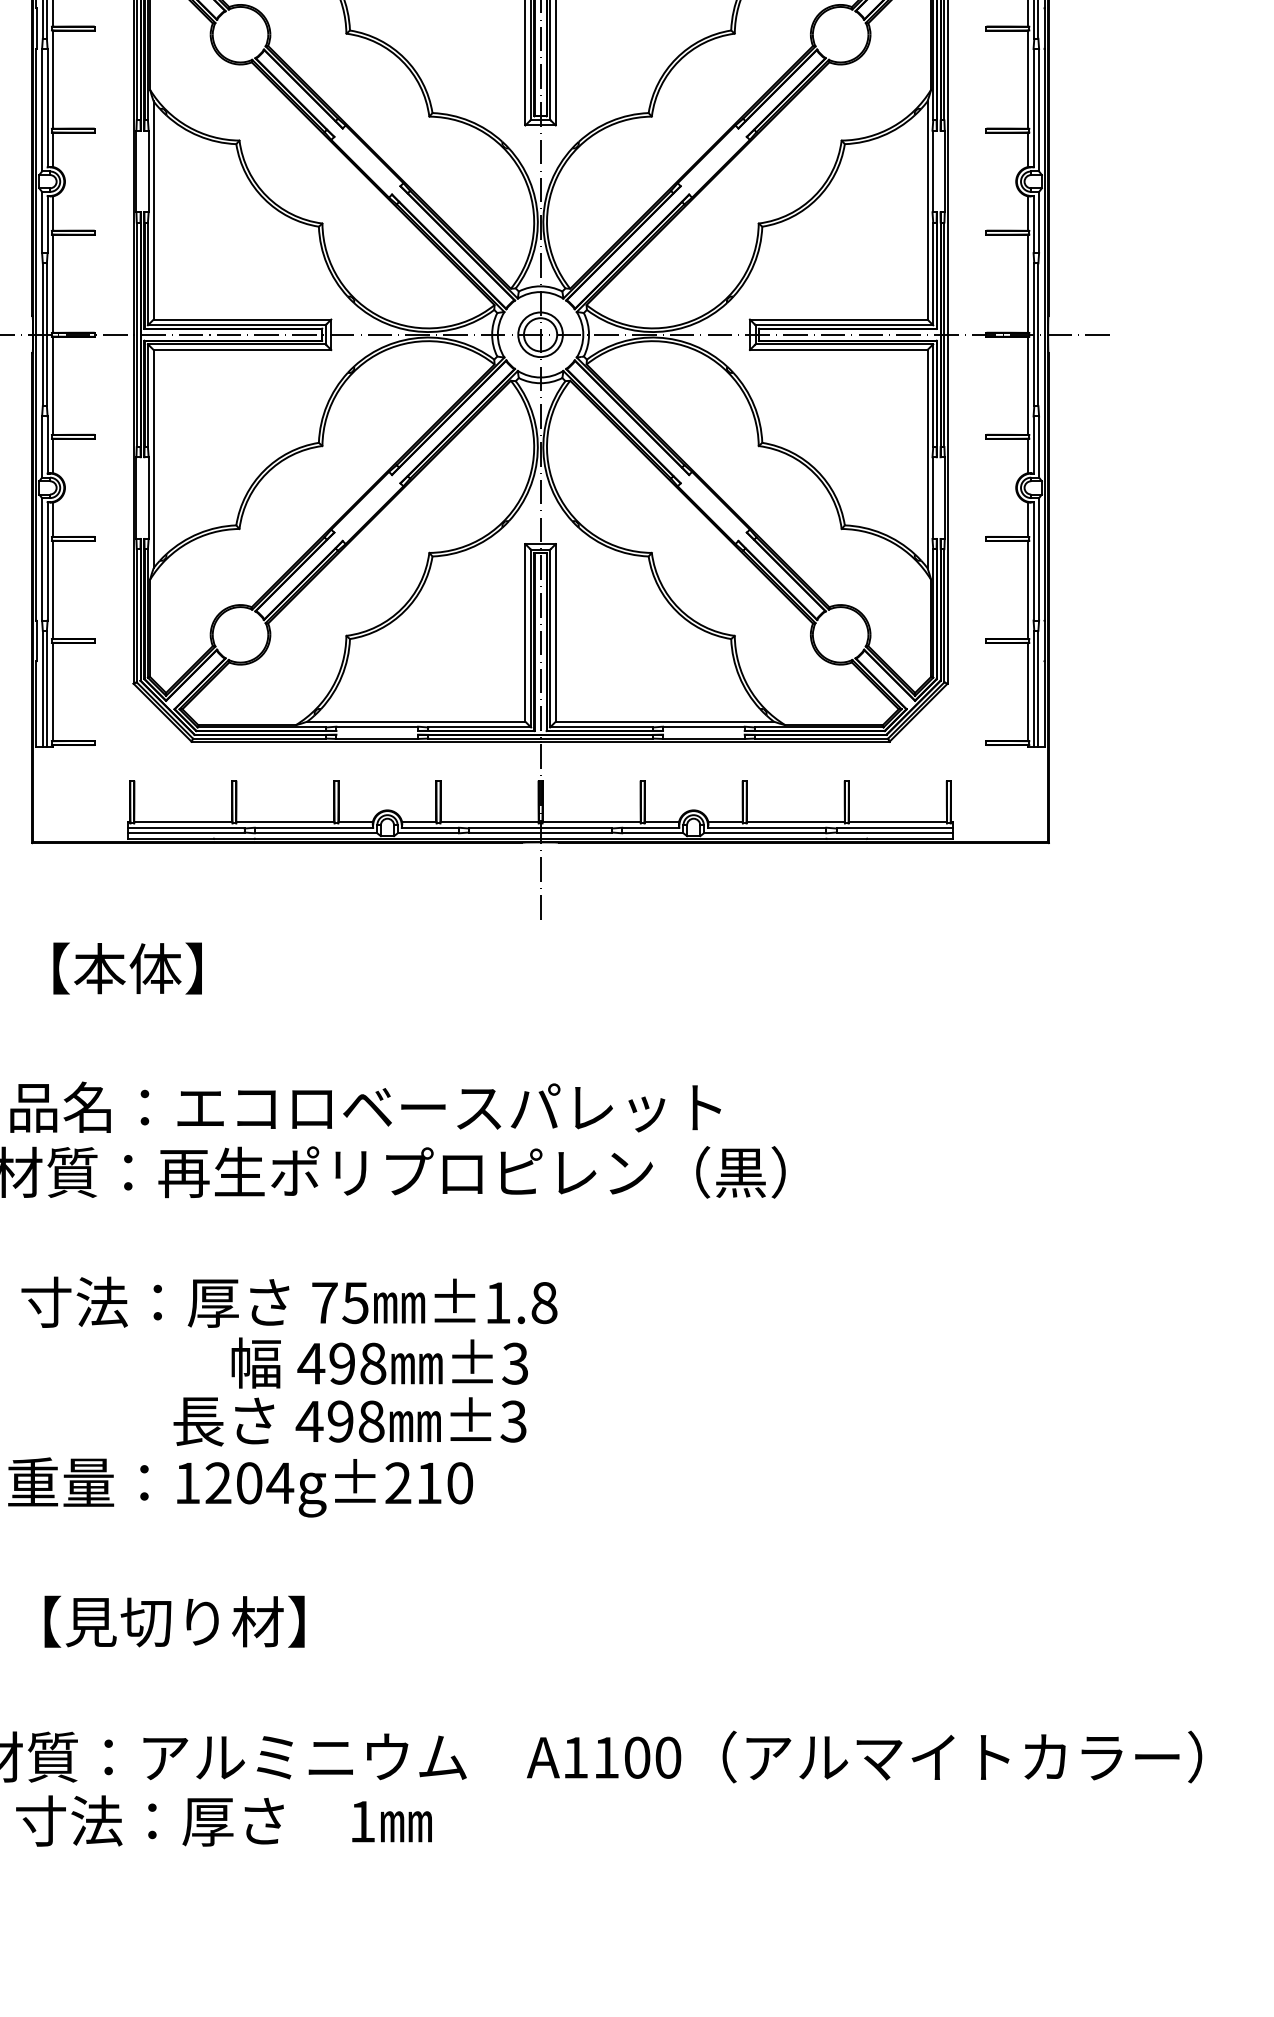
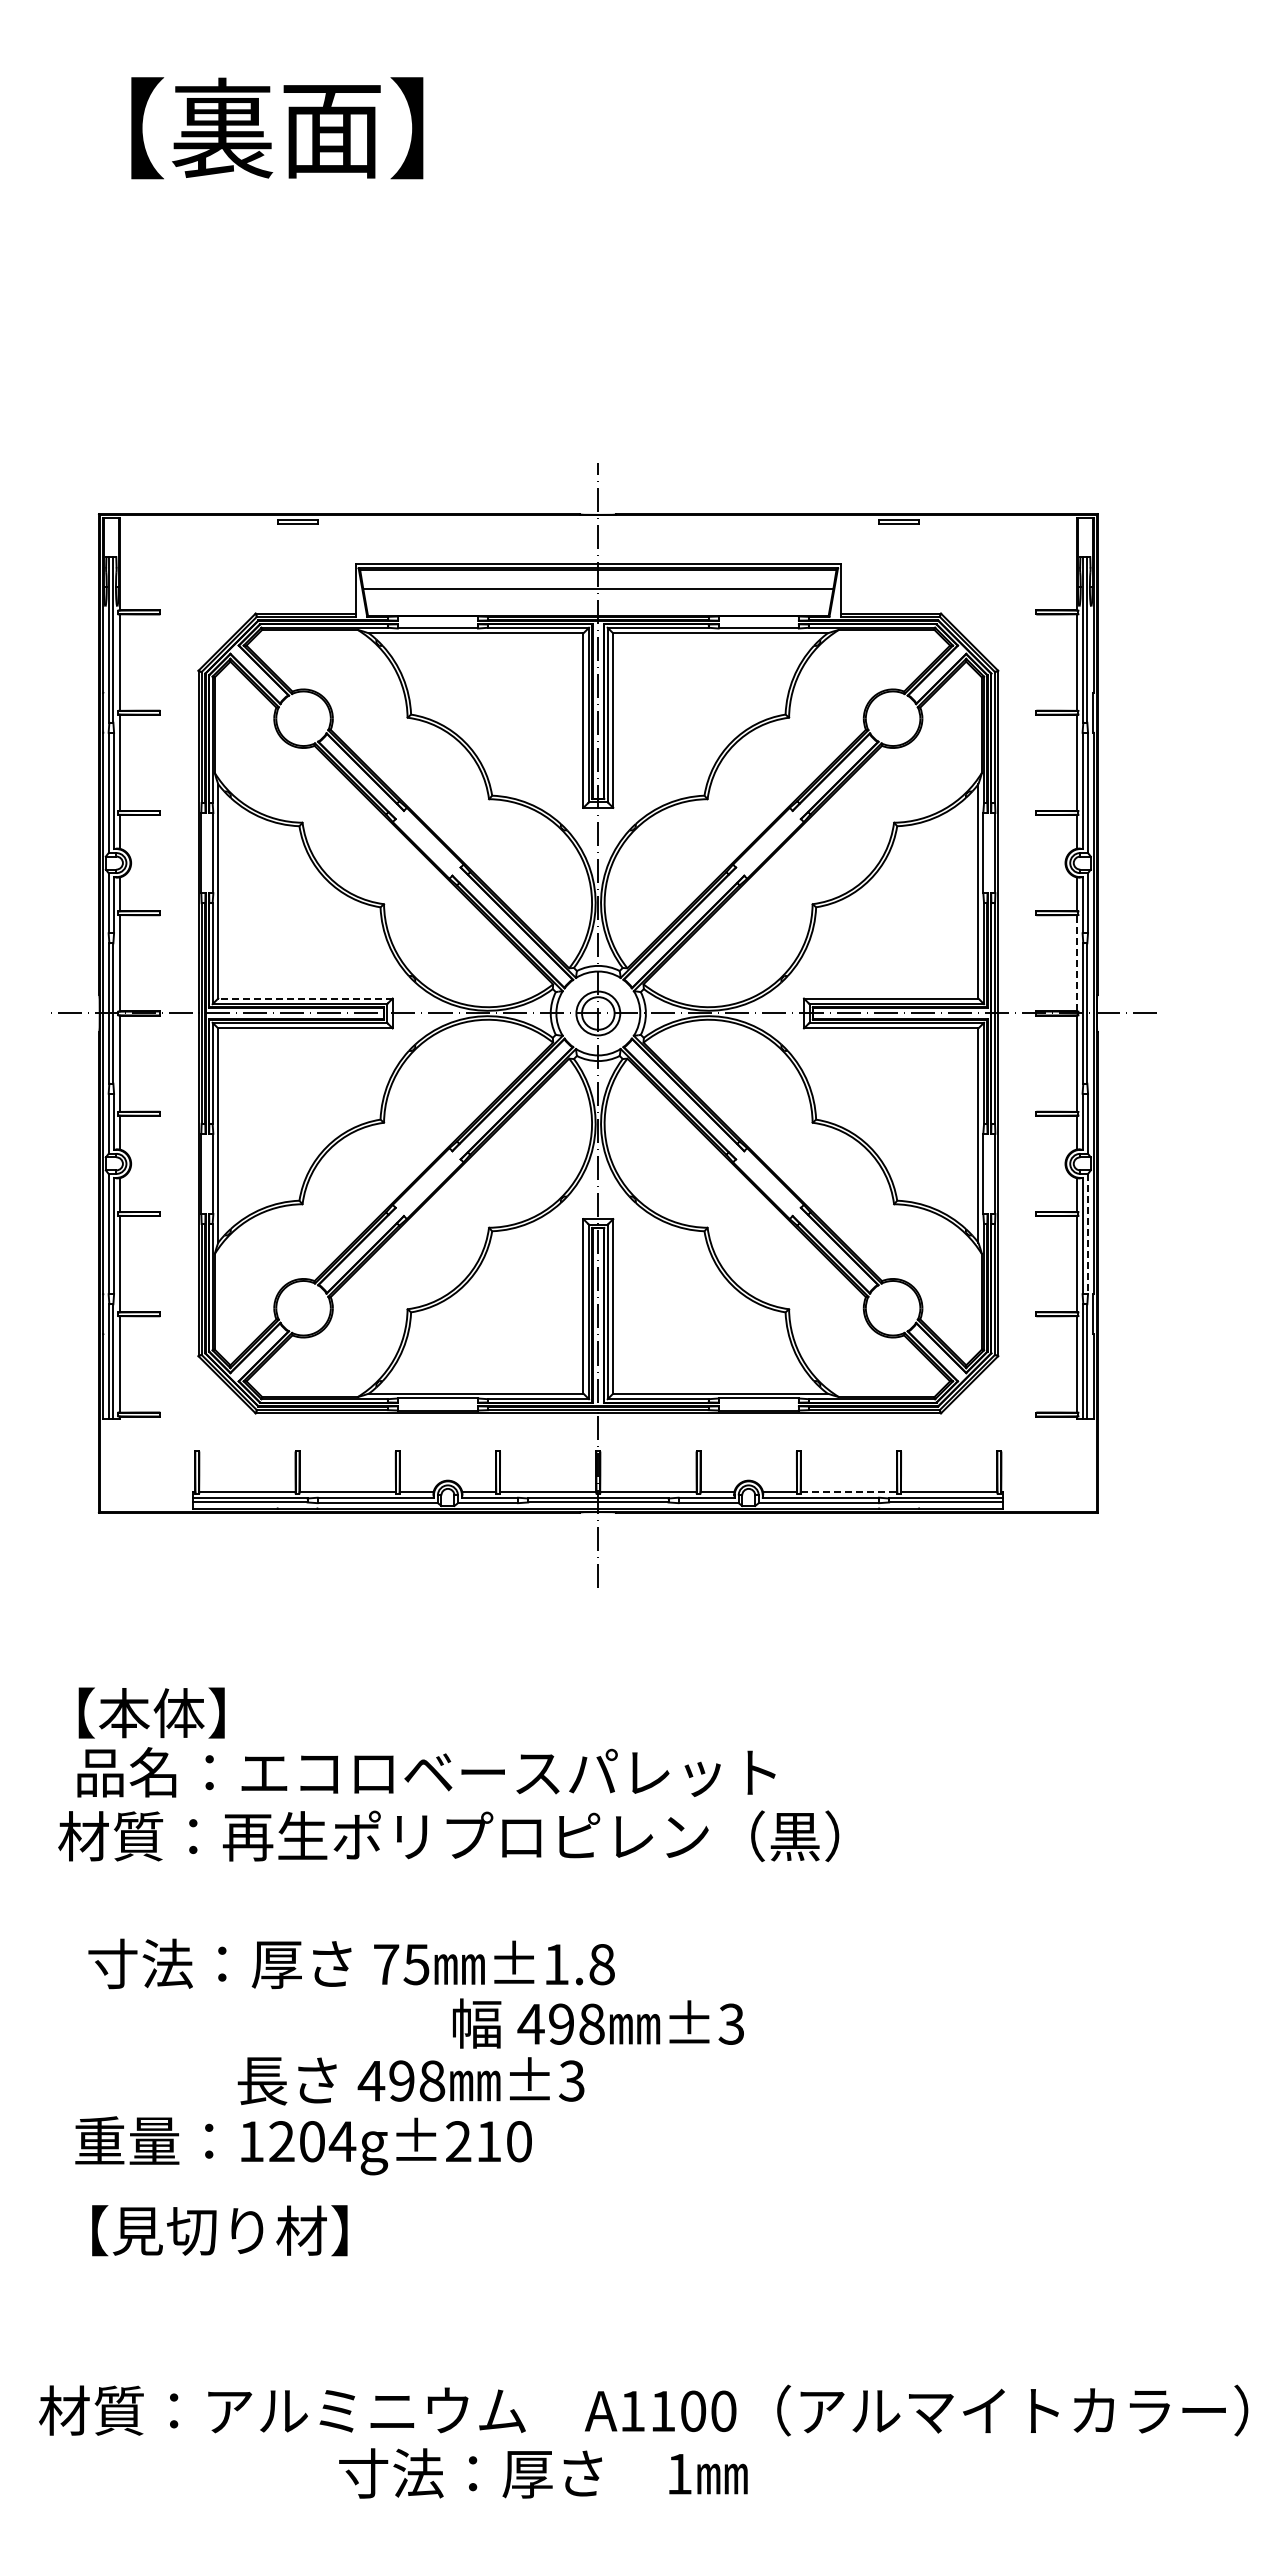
line: (1028, 282) -> (1077, 962), solid -> dashed
line: (241, 319) -> (304, 998), solid -> dashed
line: (1039, 559) -> (1088, 1234), solid -> dashed
line: (796, 822) -> (849, 1492), solid -> dashed
text: (127, 967) -> (151, 1712), moved
text: (379, 1362) -> (598, 2023), moved
text: (174, 1621) -> (219, 2230), moved
text: (224, 1821) -> (543, 2473), moved

